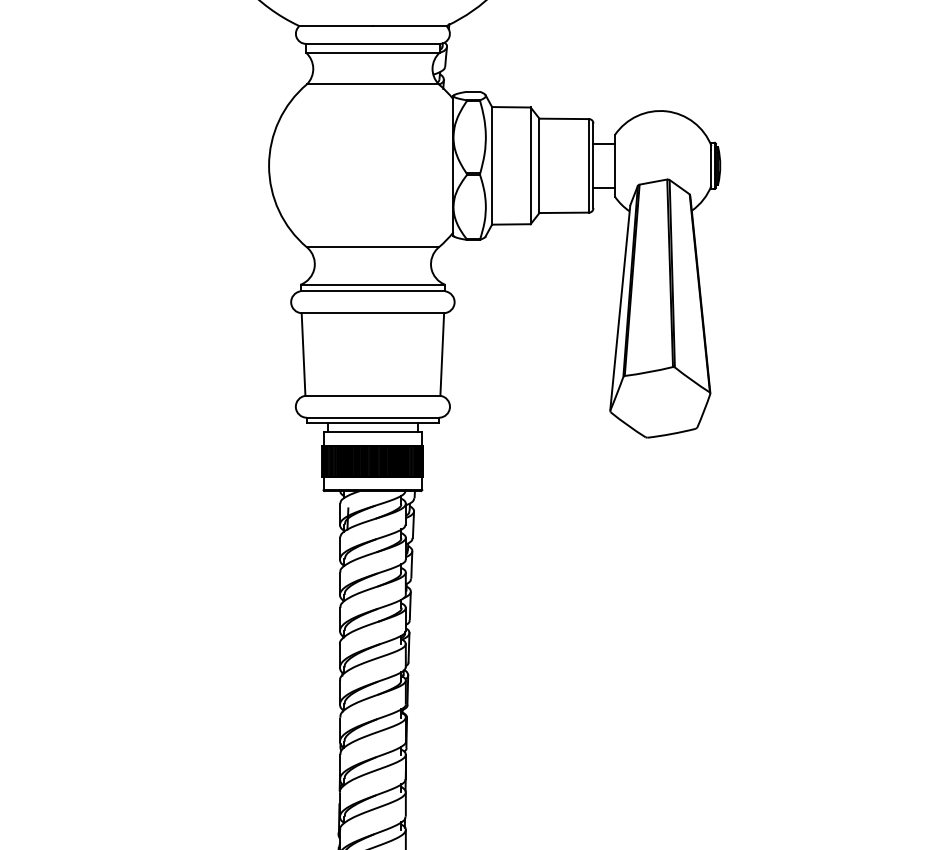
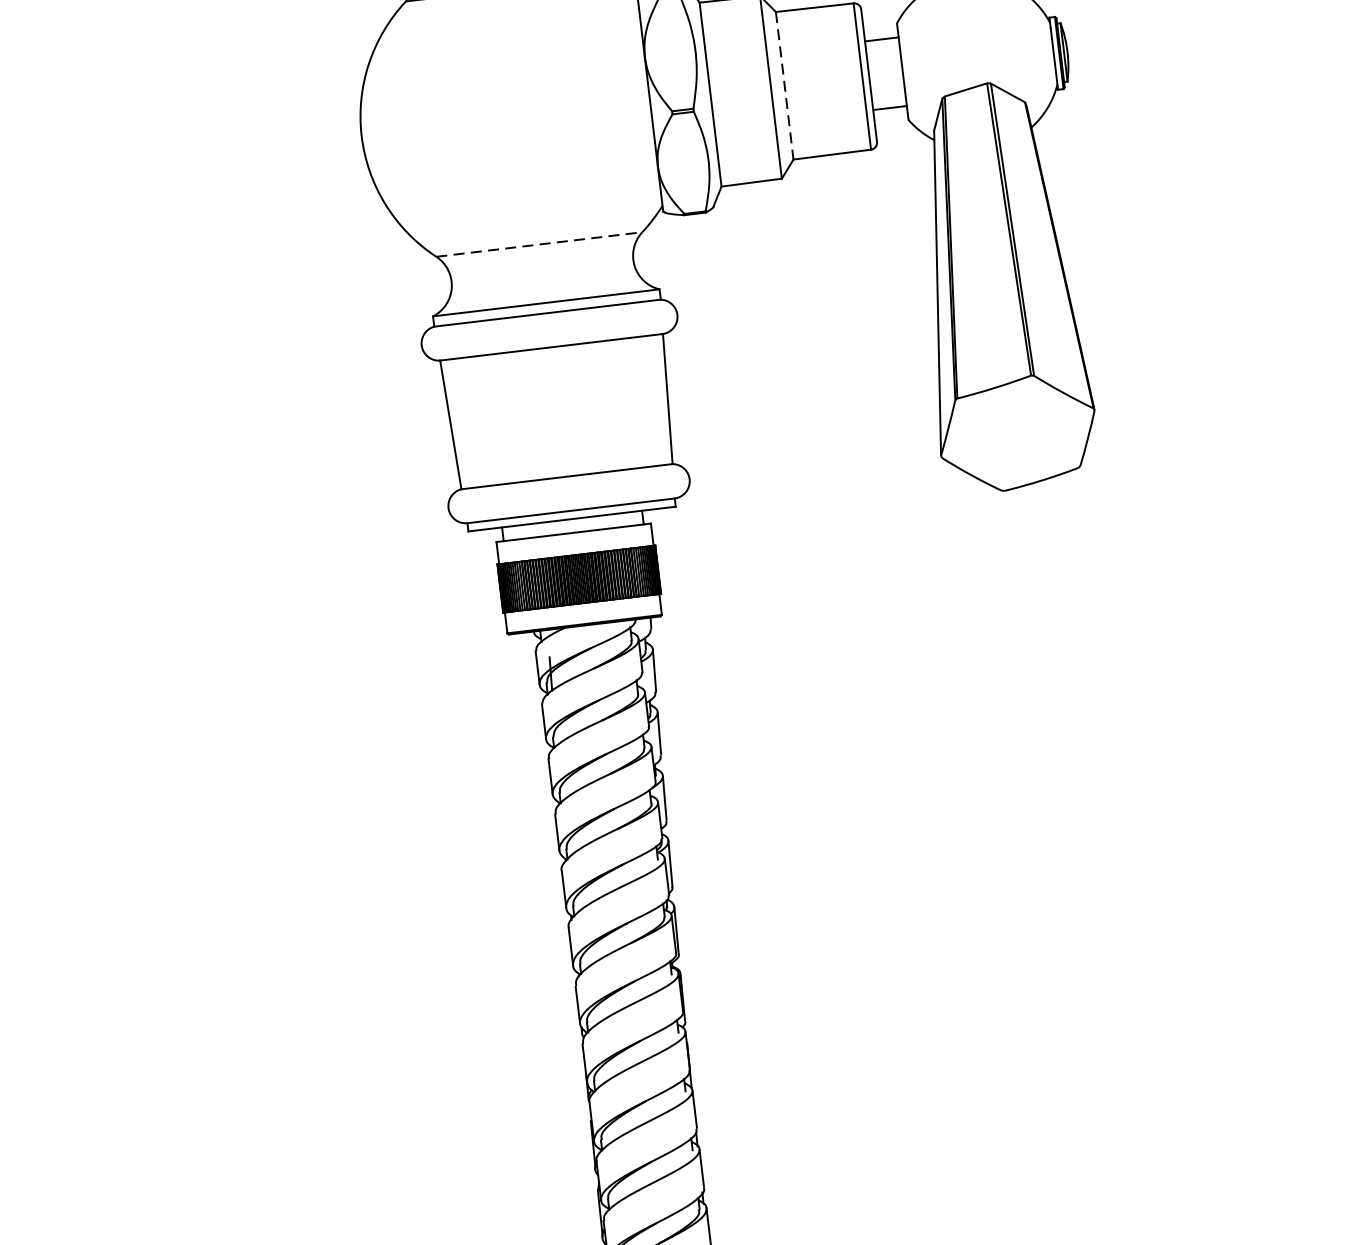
line: (539, 166) -> (784, 86), solid -> dashed
line: (372, 247) -> (538, 244), solid -> dashed

